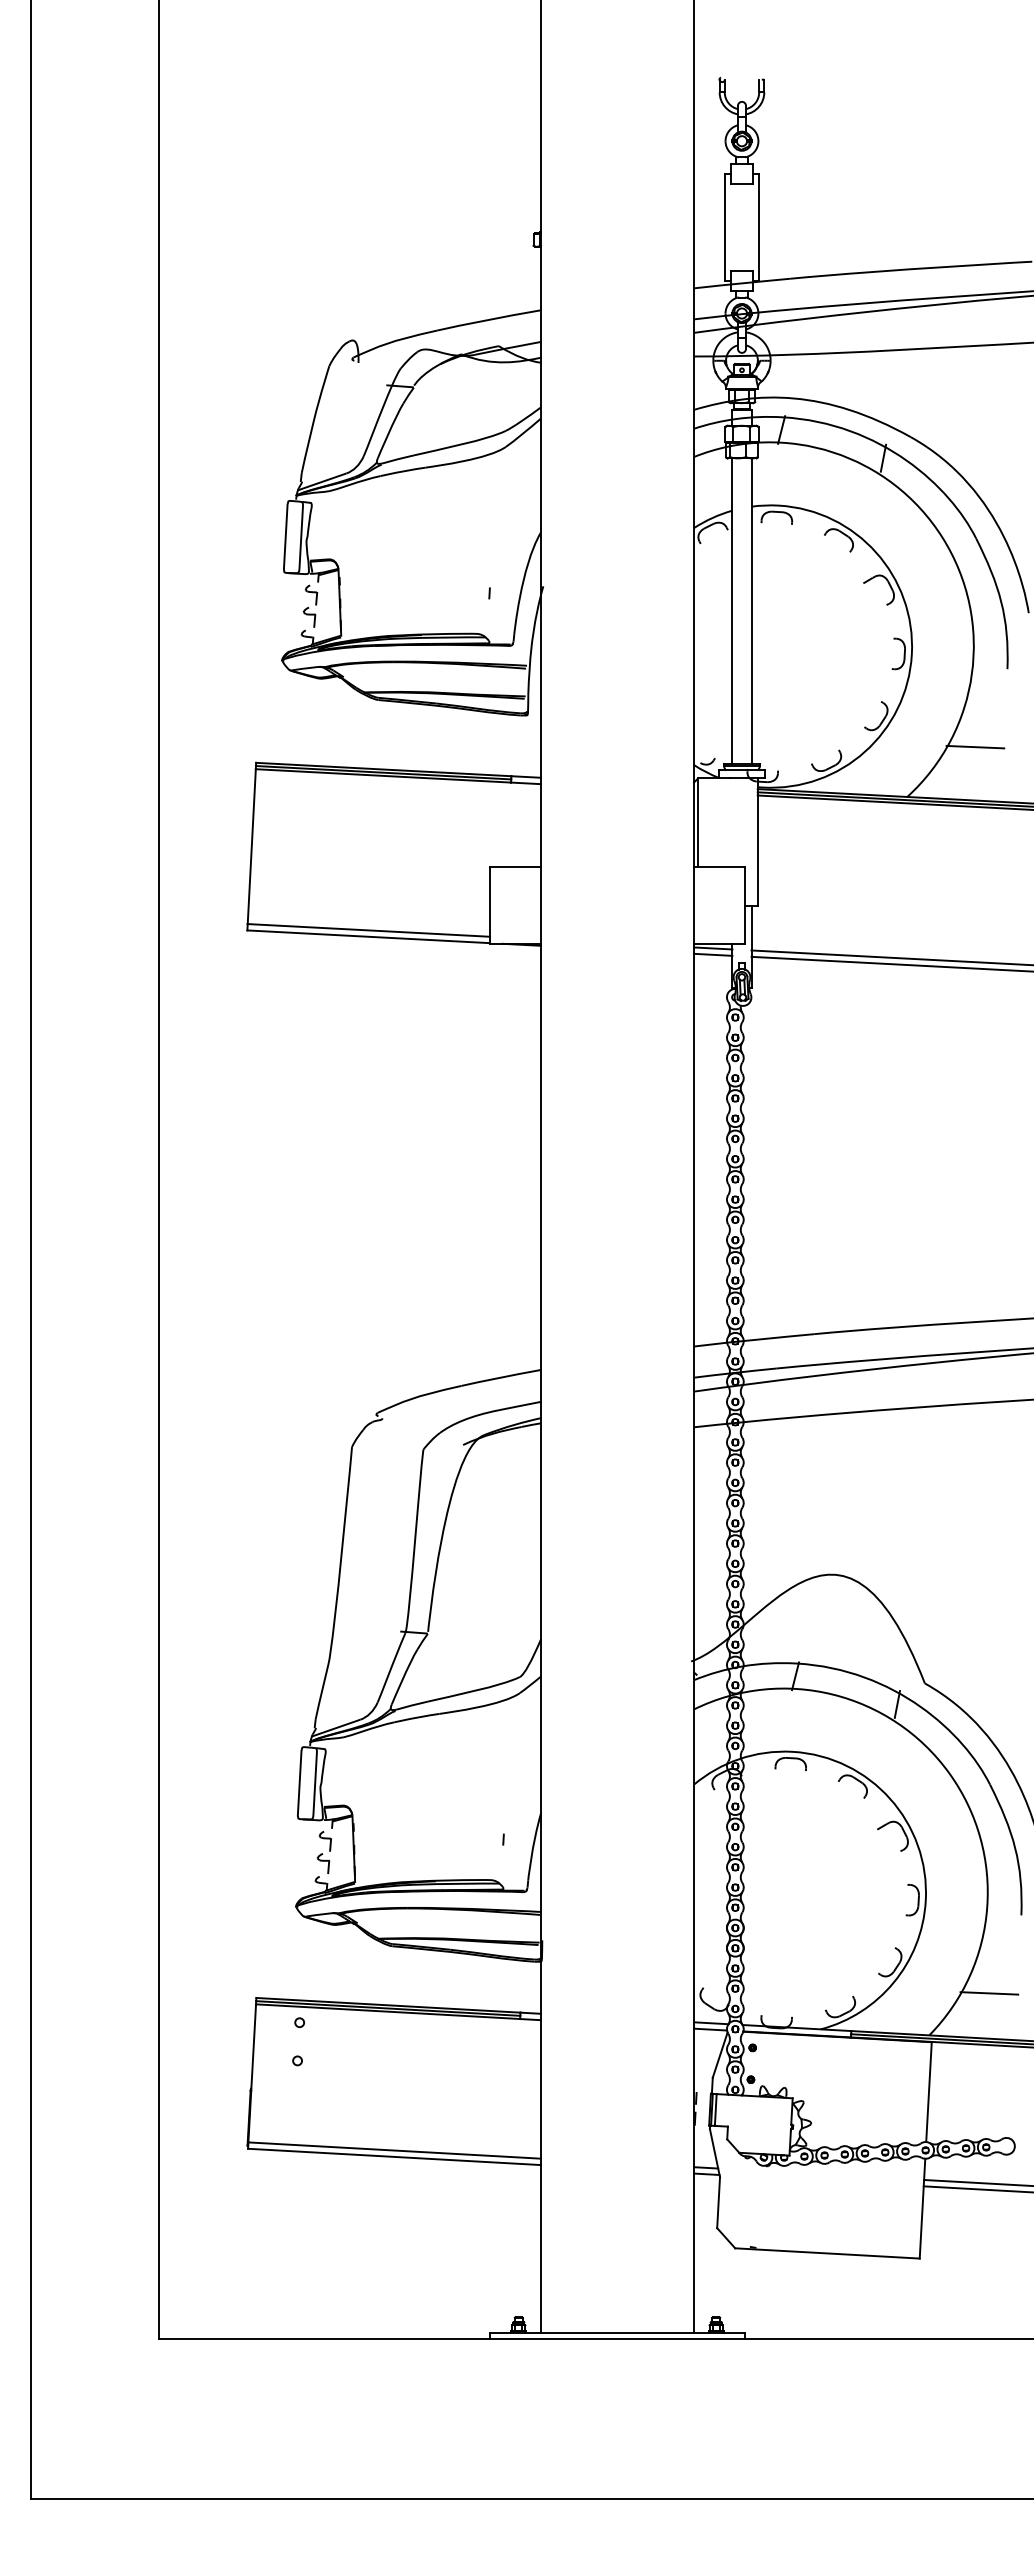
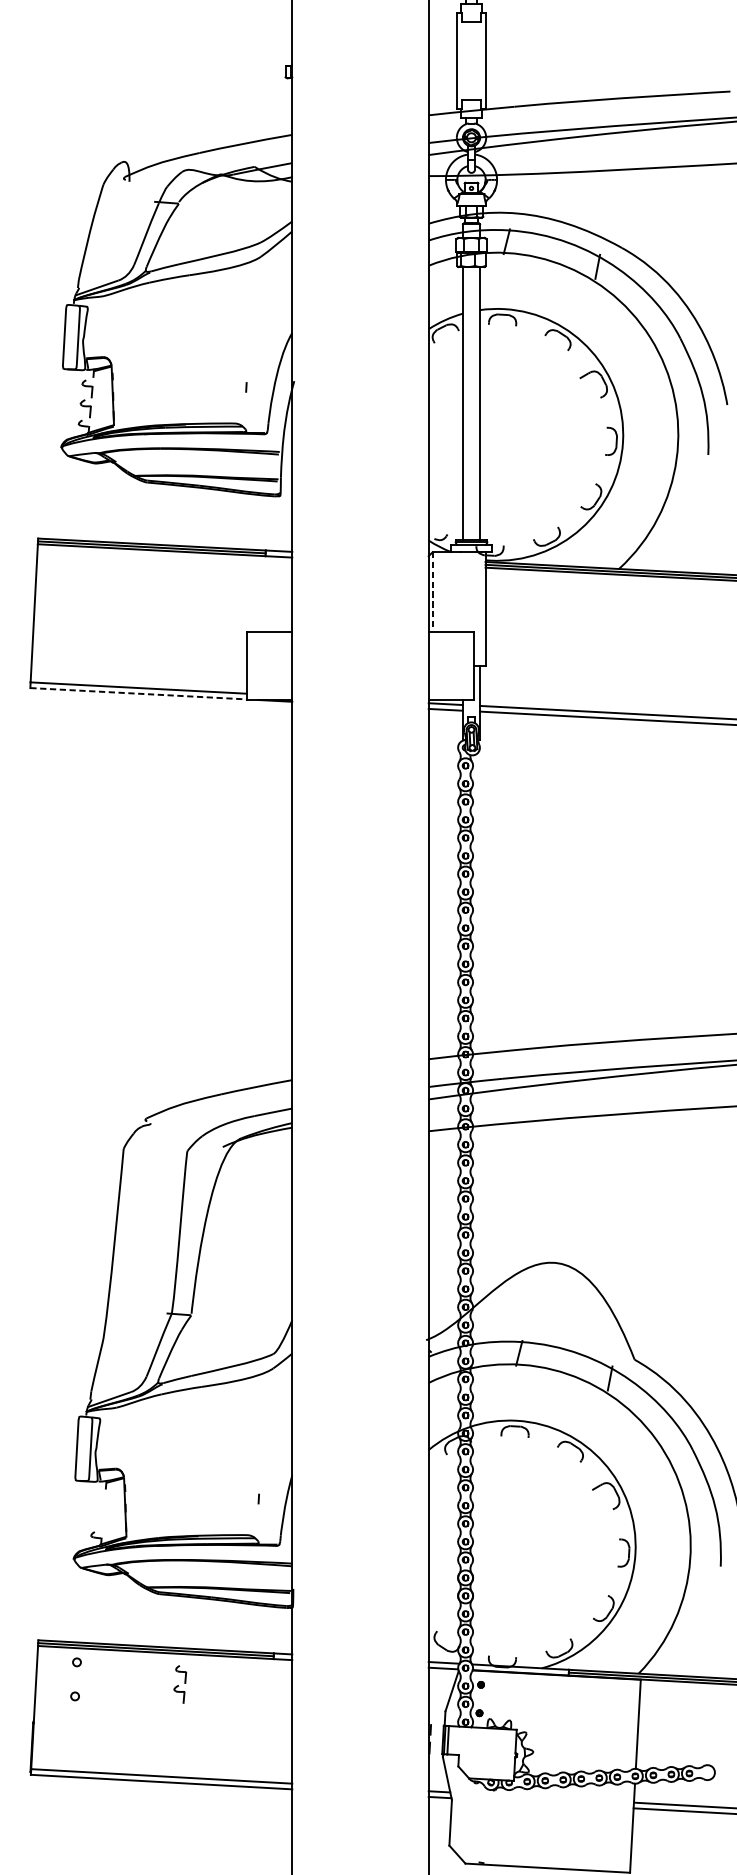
line: (975, 746) -> (679, 523), removed
line: (698, 822) -> (432, 591), solid -> dashed
line: (368, 936) -> (138, 693), solid -> dashed
part: (323, 1852) -> (179, 1684), moved
line: (989, 1993) -> (692, 1636), removed

